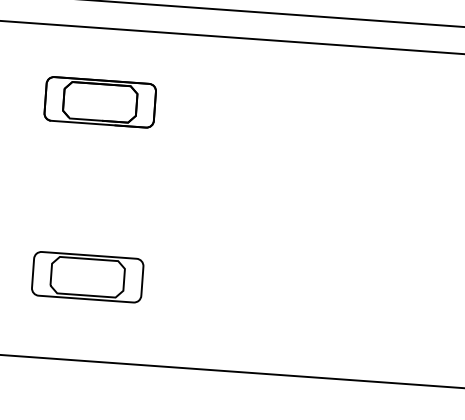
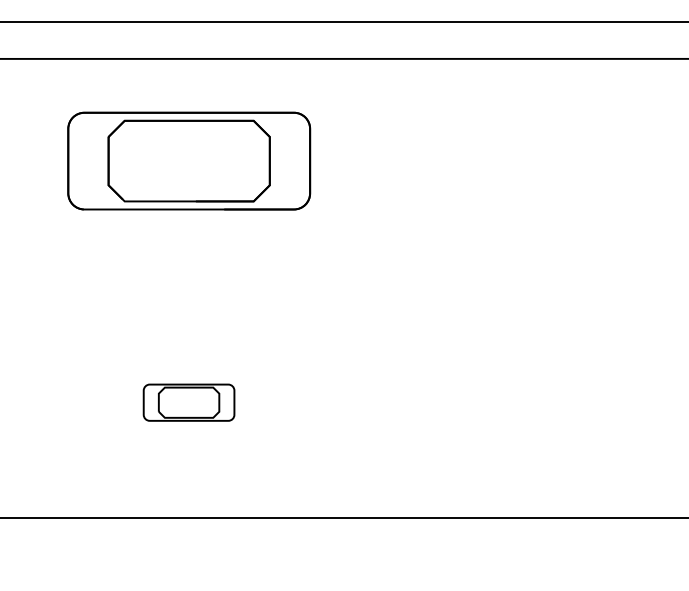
part: (99, 101) -> (188, 160), size x1.6
part: (87, 276) -> (188, 402), size x0.6

